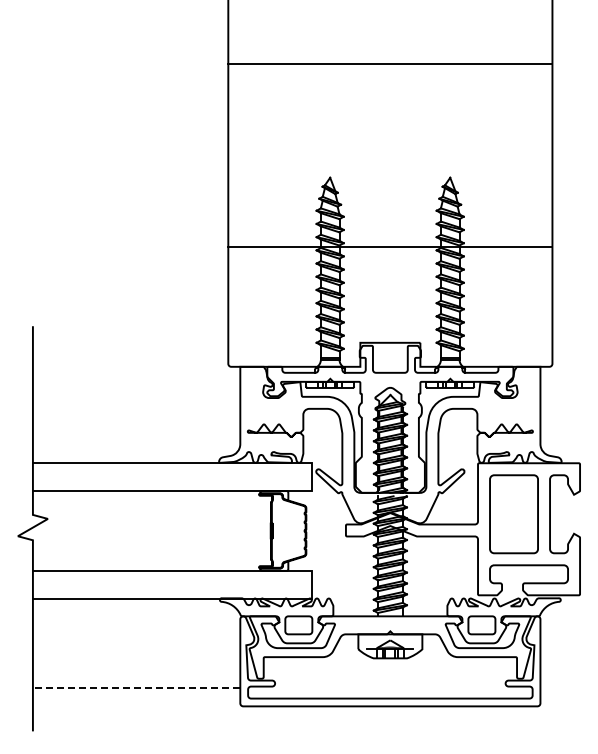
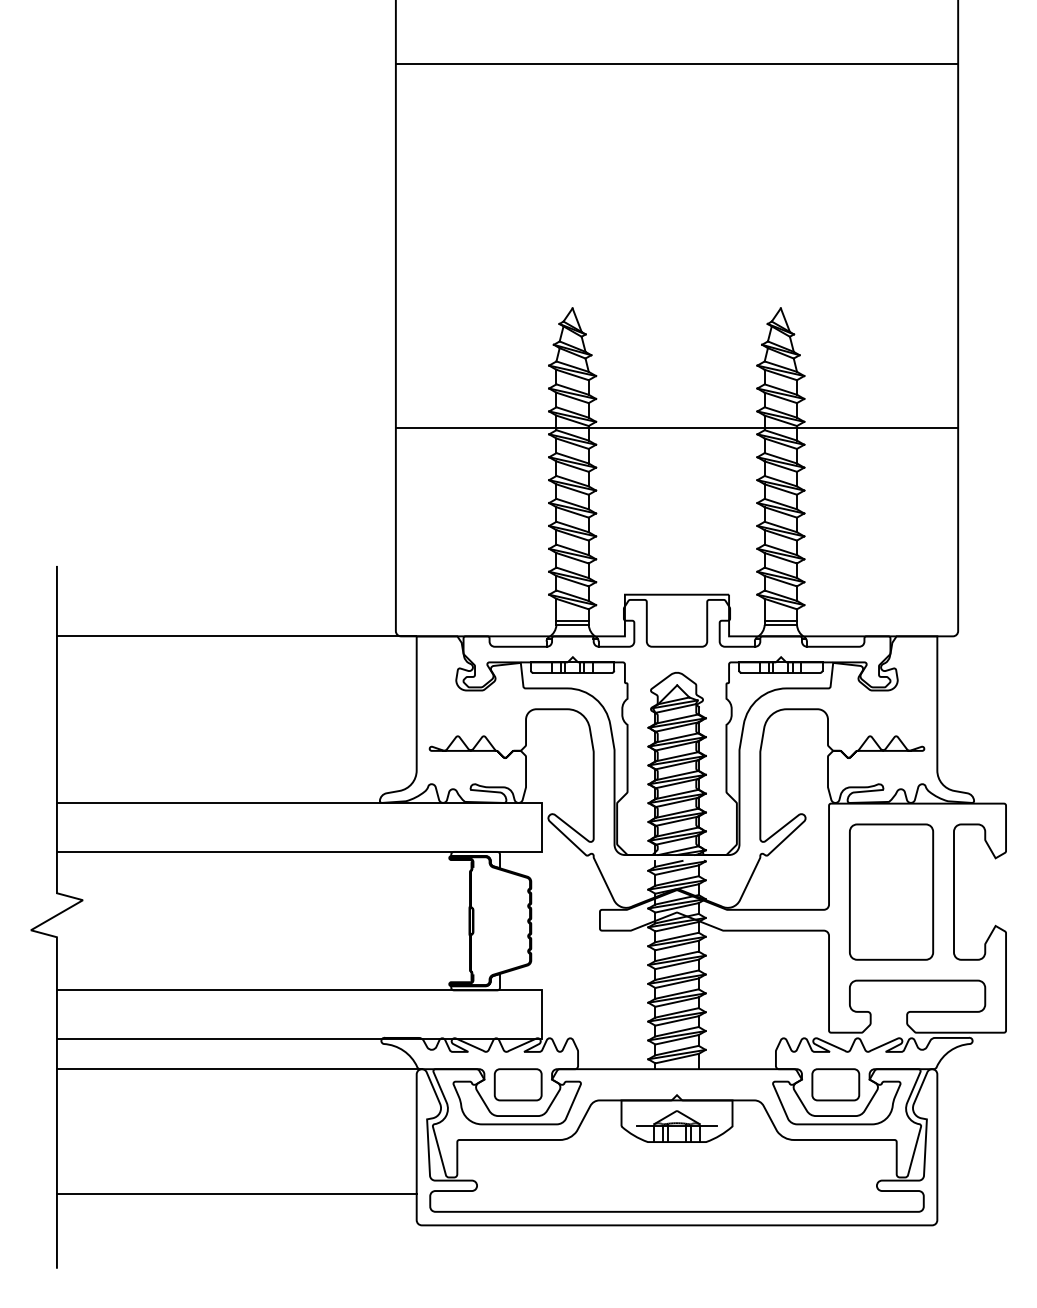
line: (390, 63) -> (677, 63), moved
line: (136, 366) -> (236, 635), added
line: (137, 616) -> (238, 1069), added
line: (136, 688) -> (236, 1194), dashed -> solid

